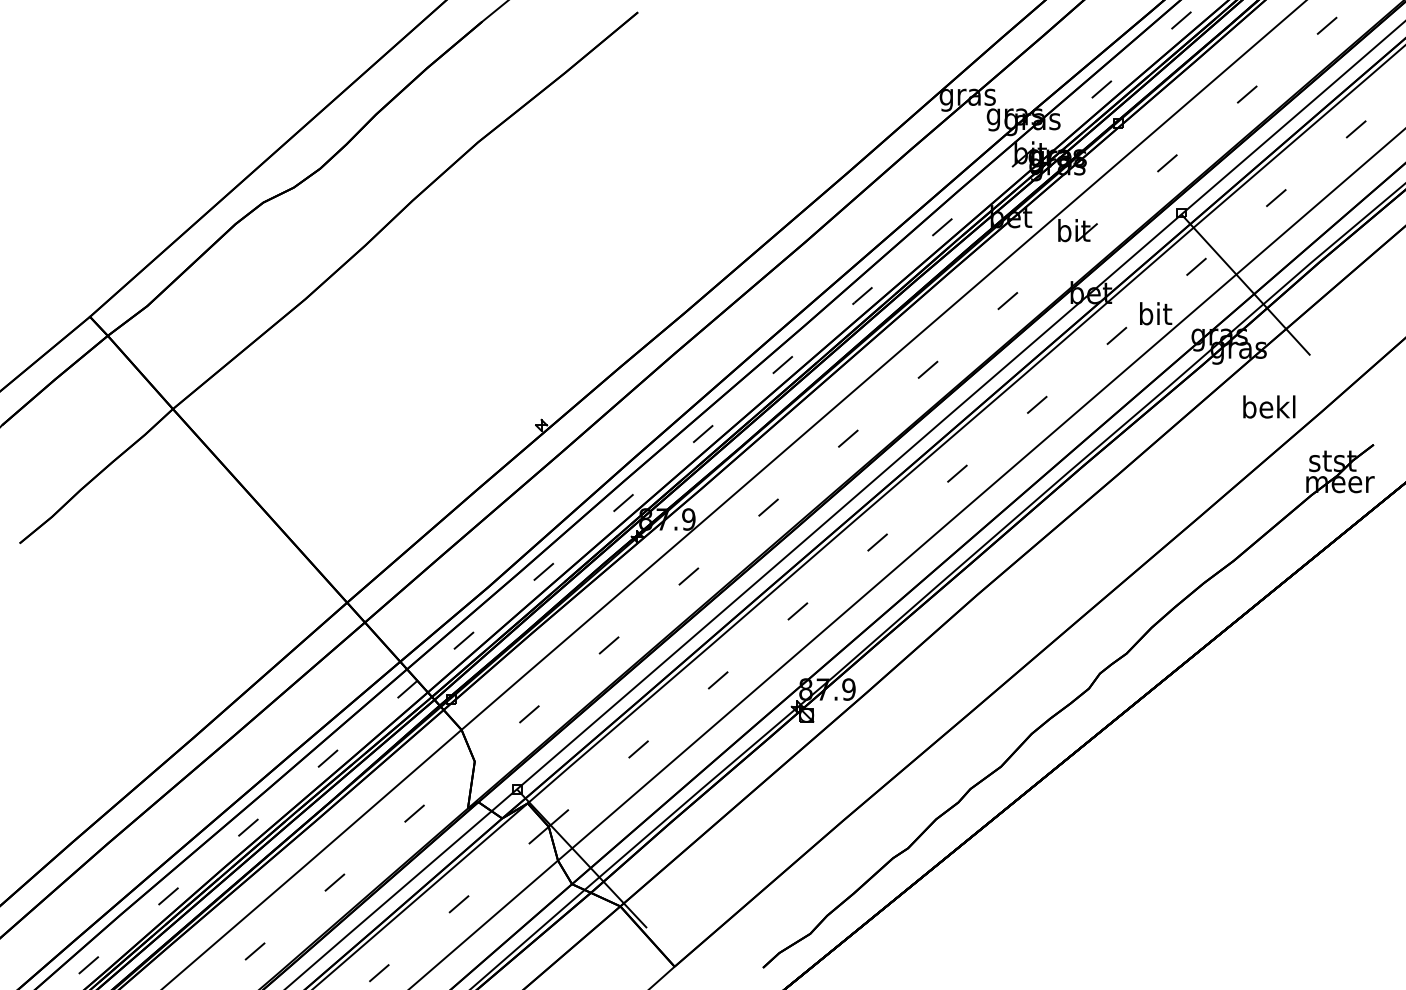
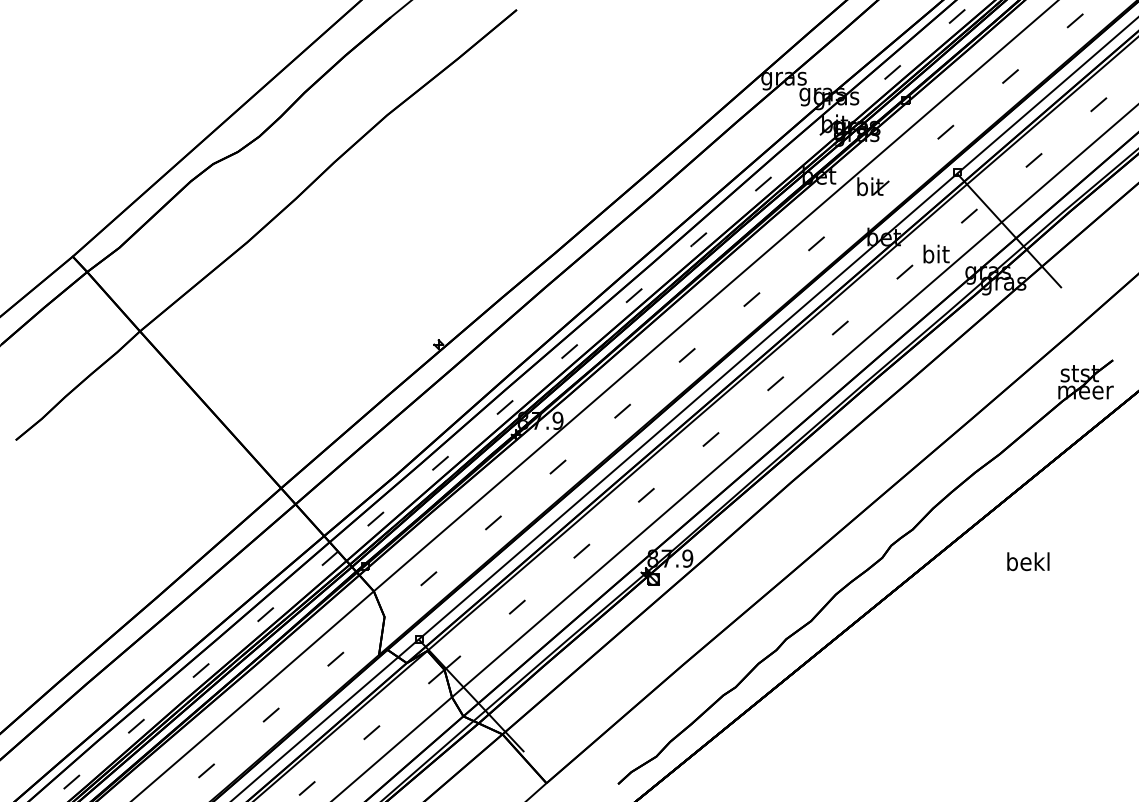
text: (1269, 406) -> (1028, 561), moved

